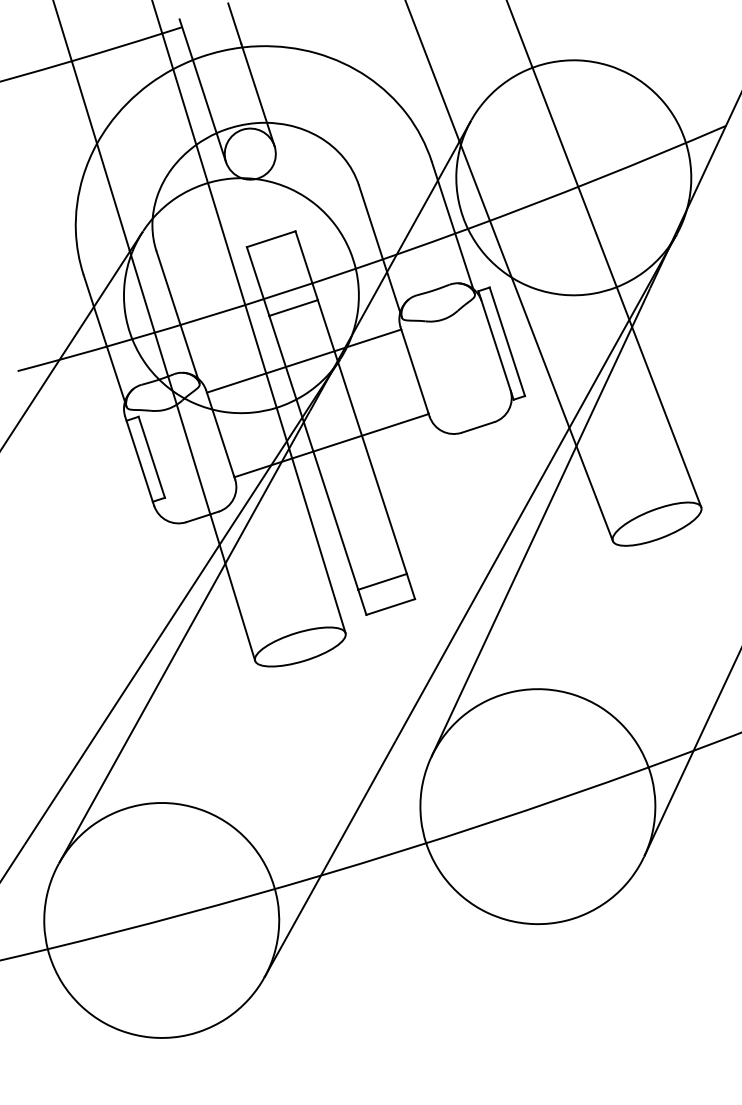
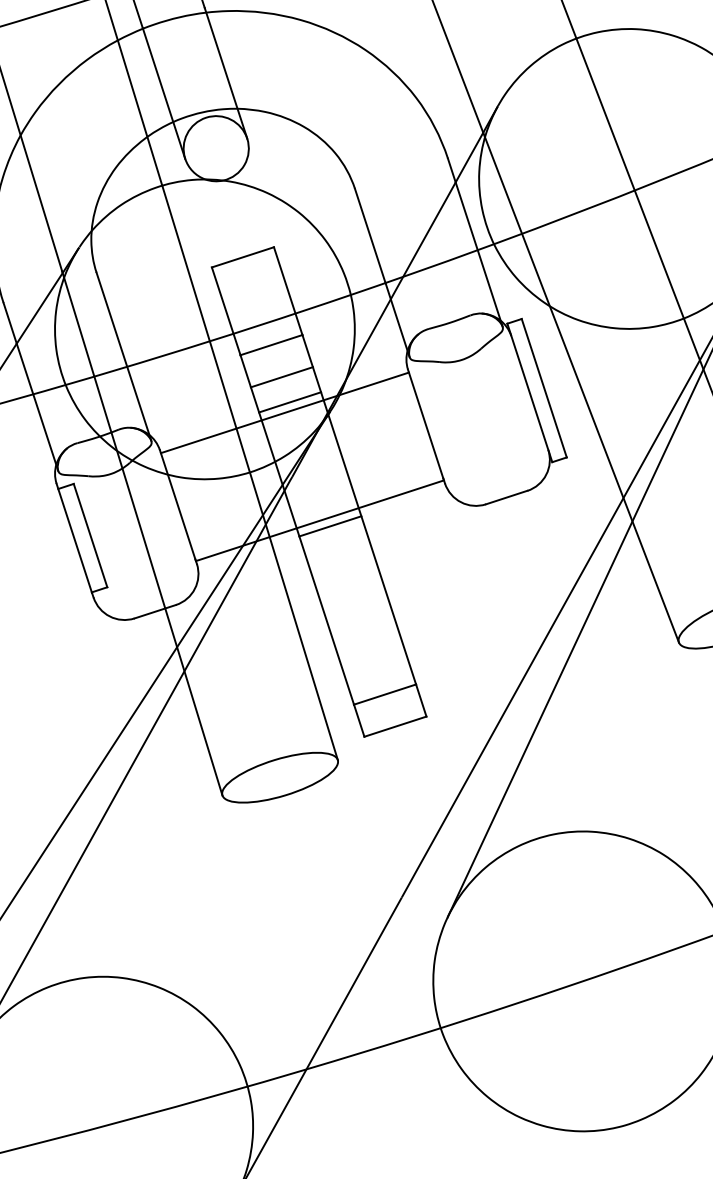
line: (301, 333) -> (281, 377), added
line: (307, 352) -> (289, 401), added
line: (339, 449) -> (330, 525), added

